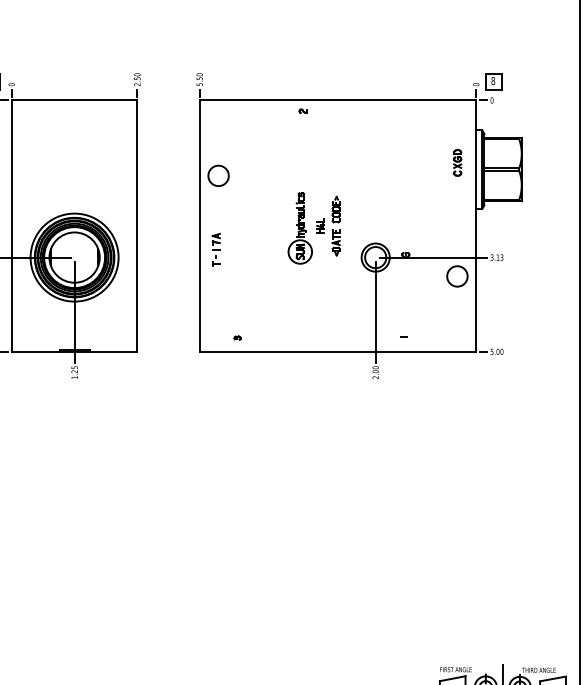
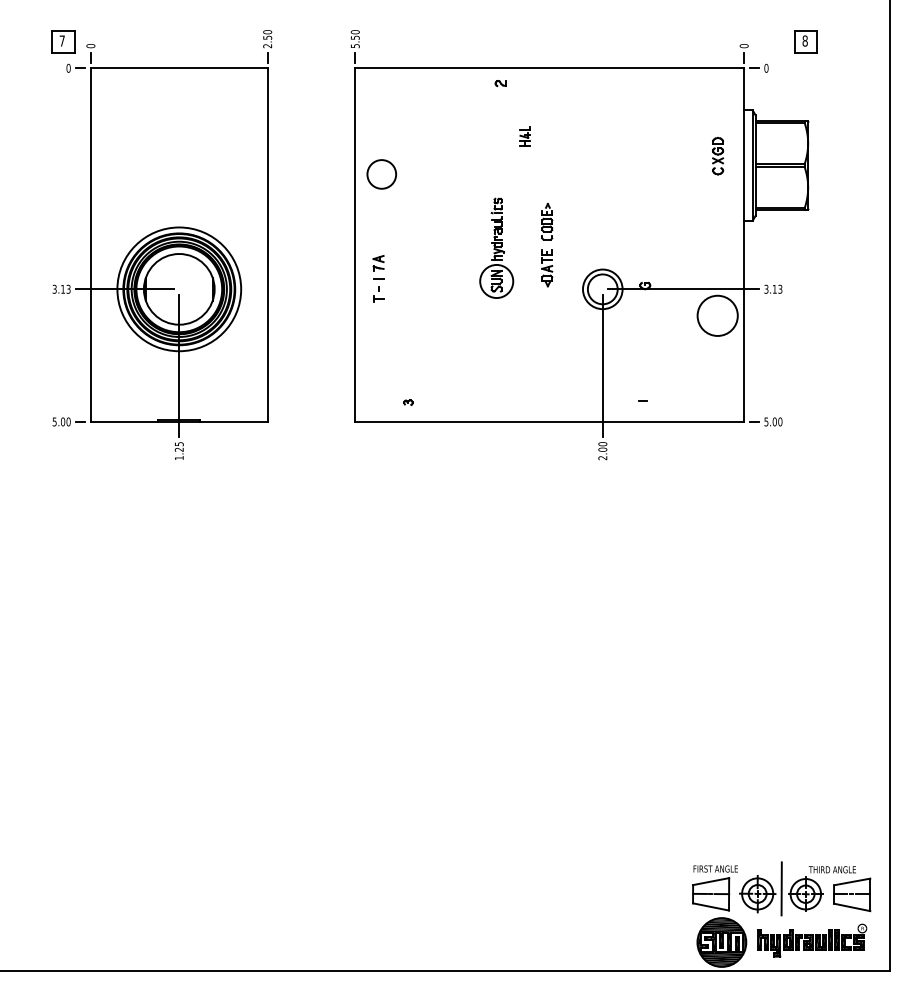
part: (493, 81) -> (805, 41), moved
part: (320, 226) -> (524, 136), moved
circle: (457, 276) -> (717, 315), size x1.4

